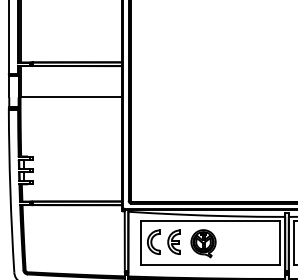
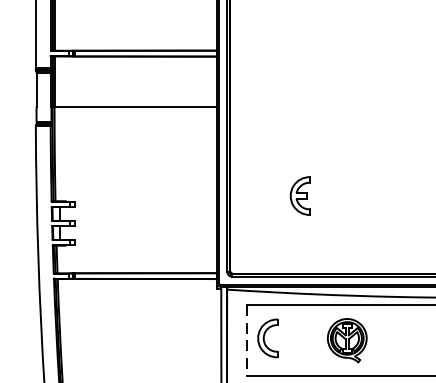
part: (173, 241) -> (299, 194), moved
line: (140, 243) -> (246, 340), solid -> dashed

